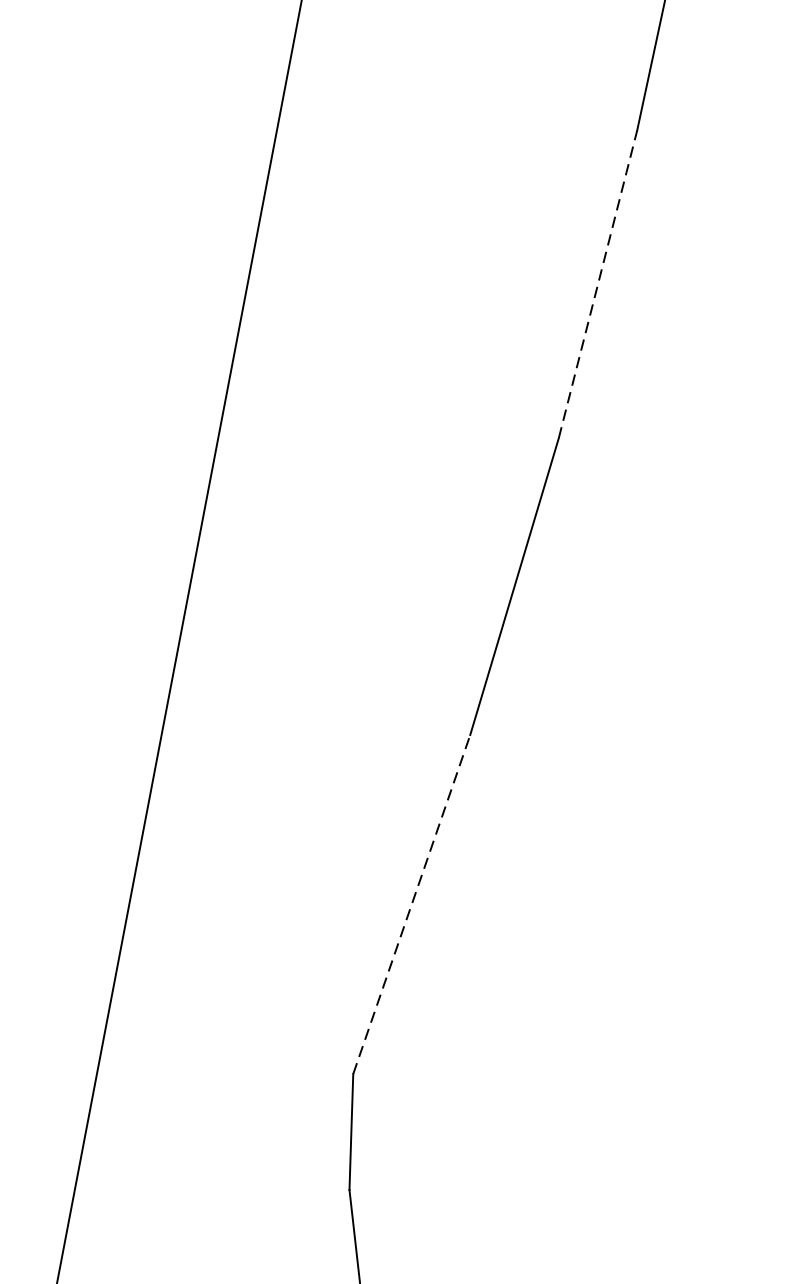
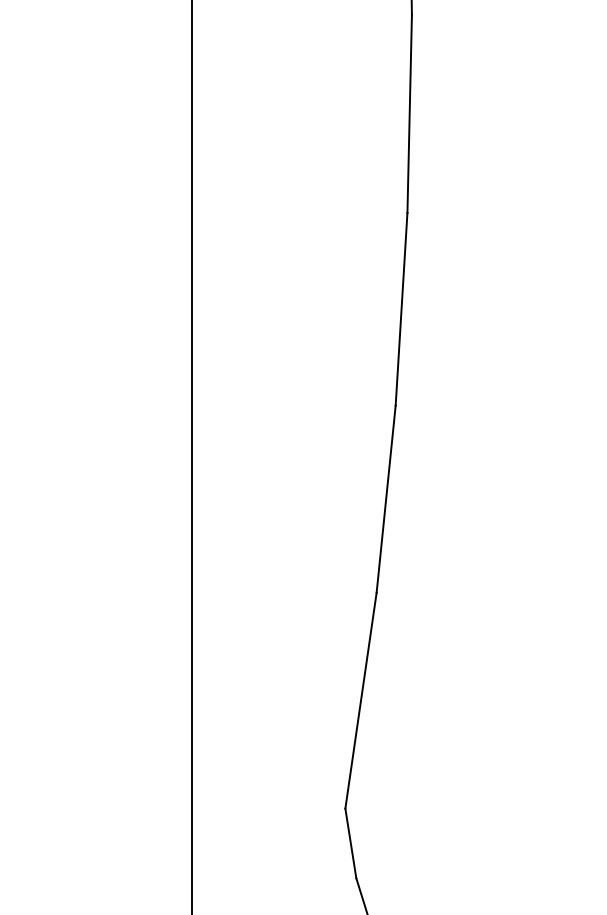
line: (597, 284) -> (401, 309), dashed -> solid
line: (412, 904) -> (361, 700), dashed -> solid

